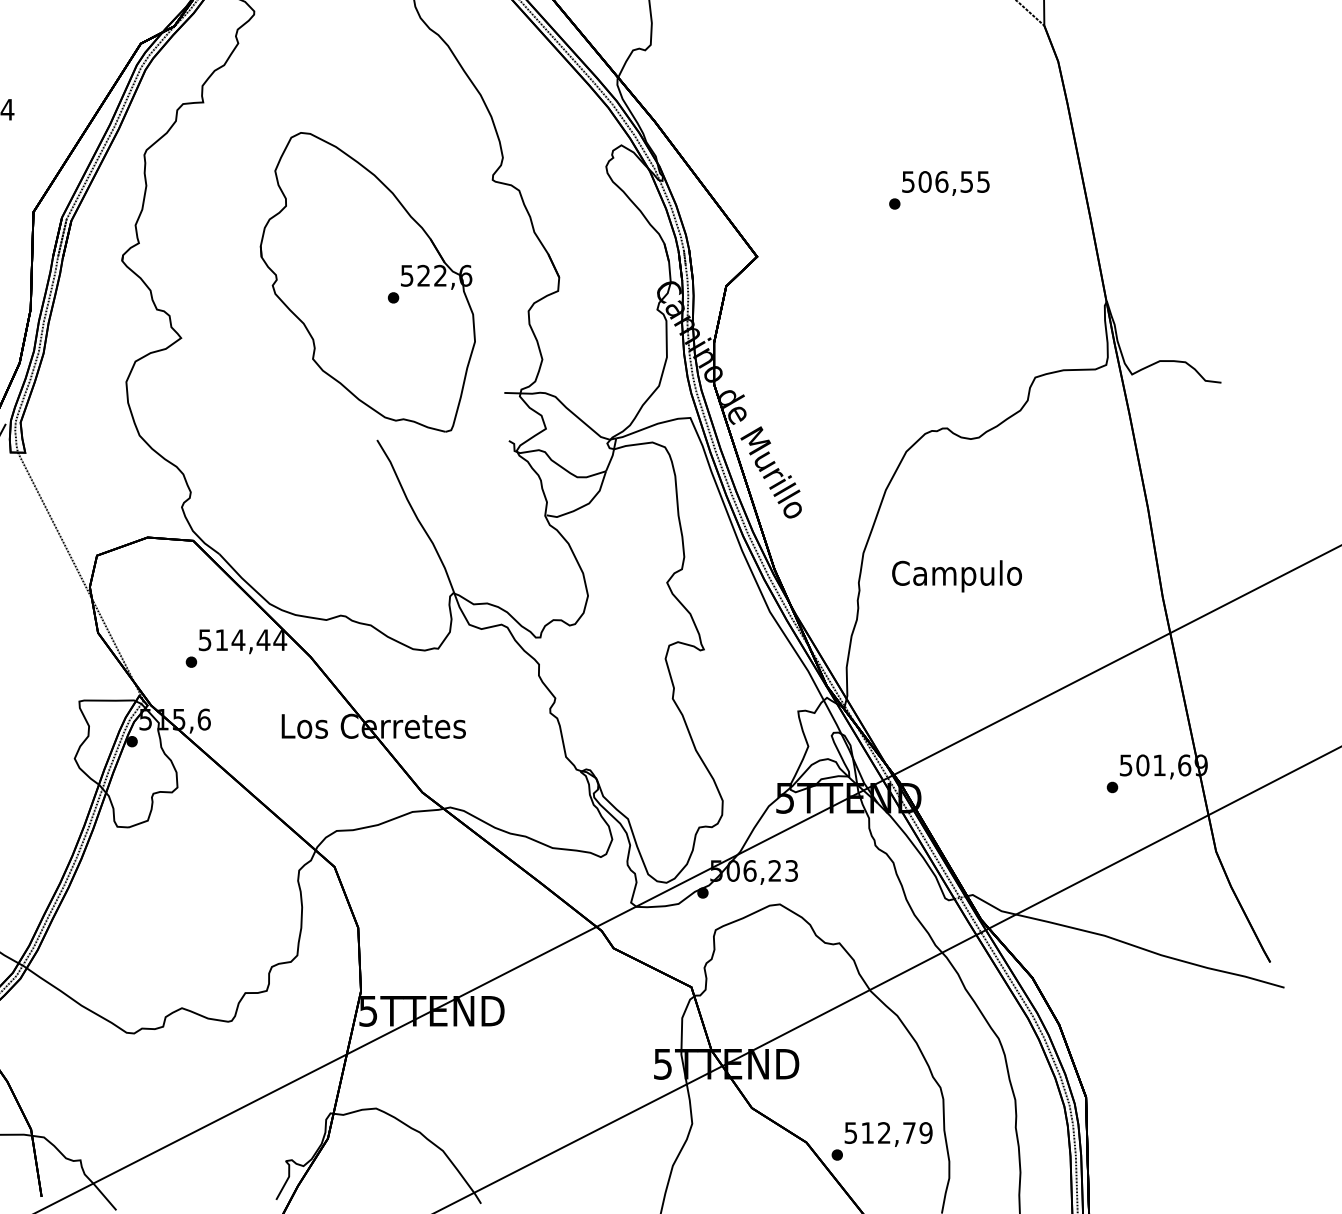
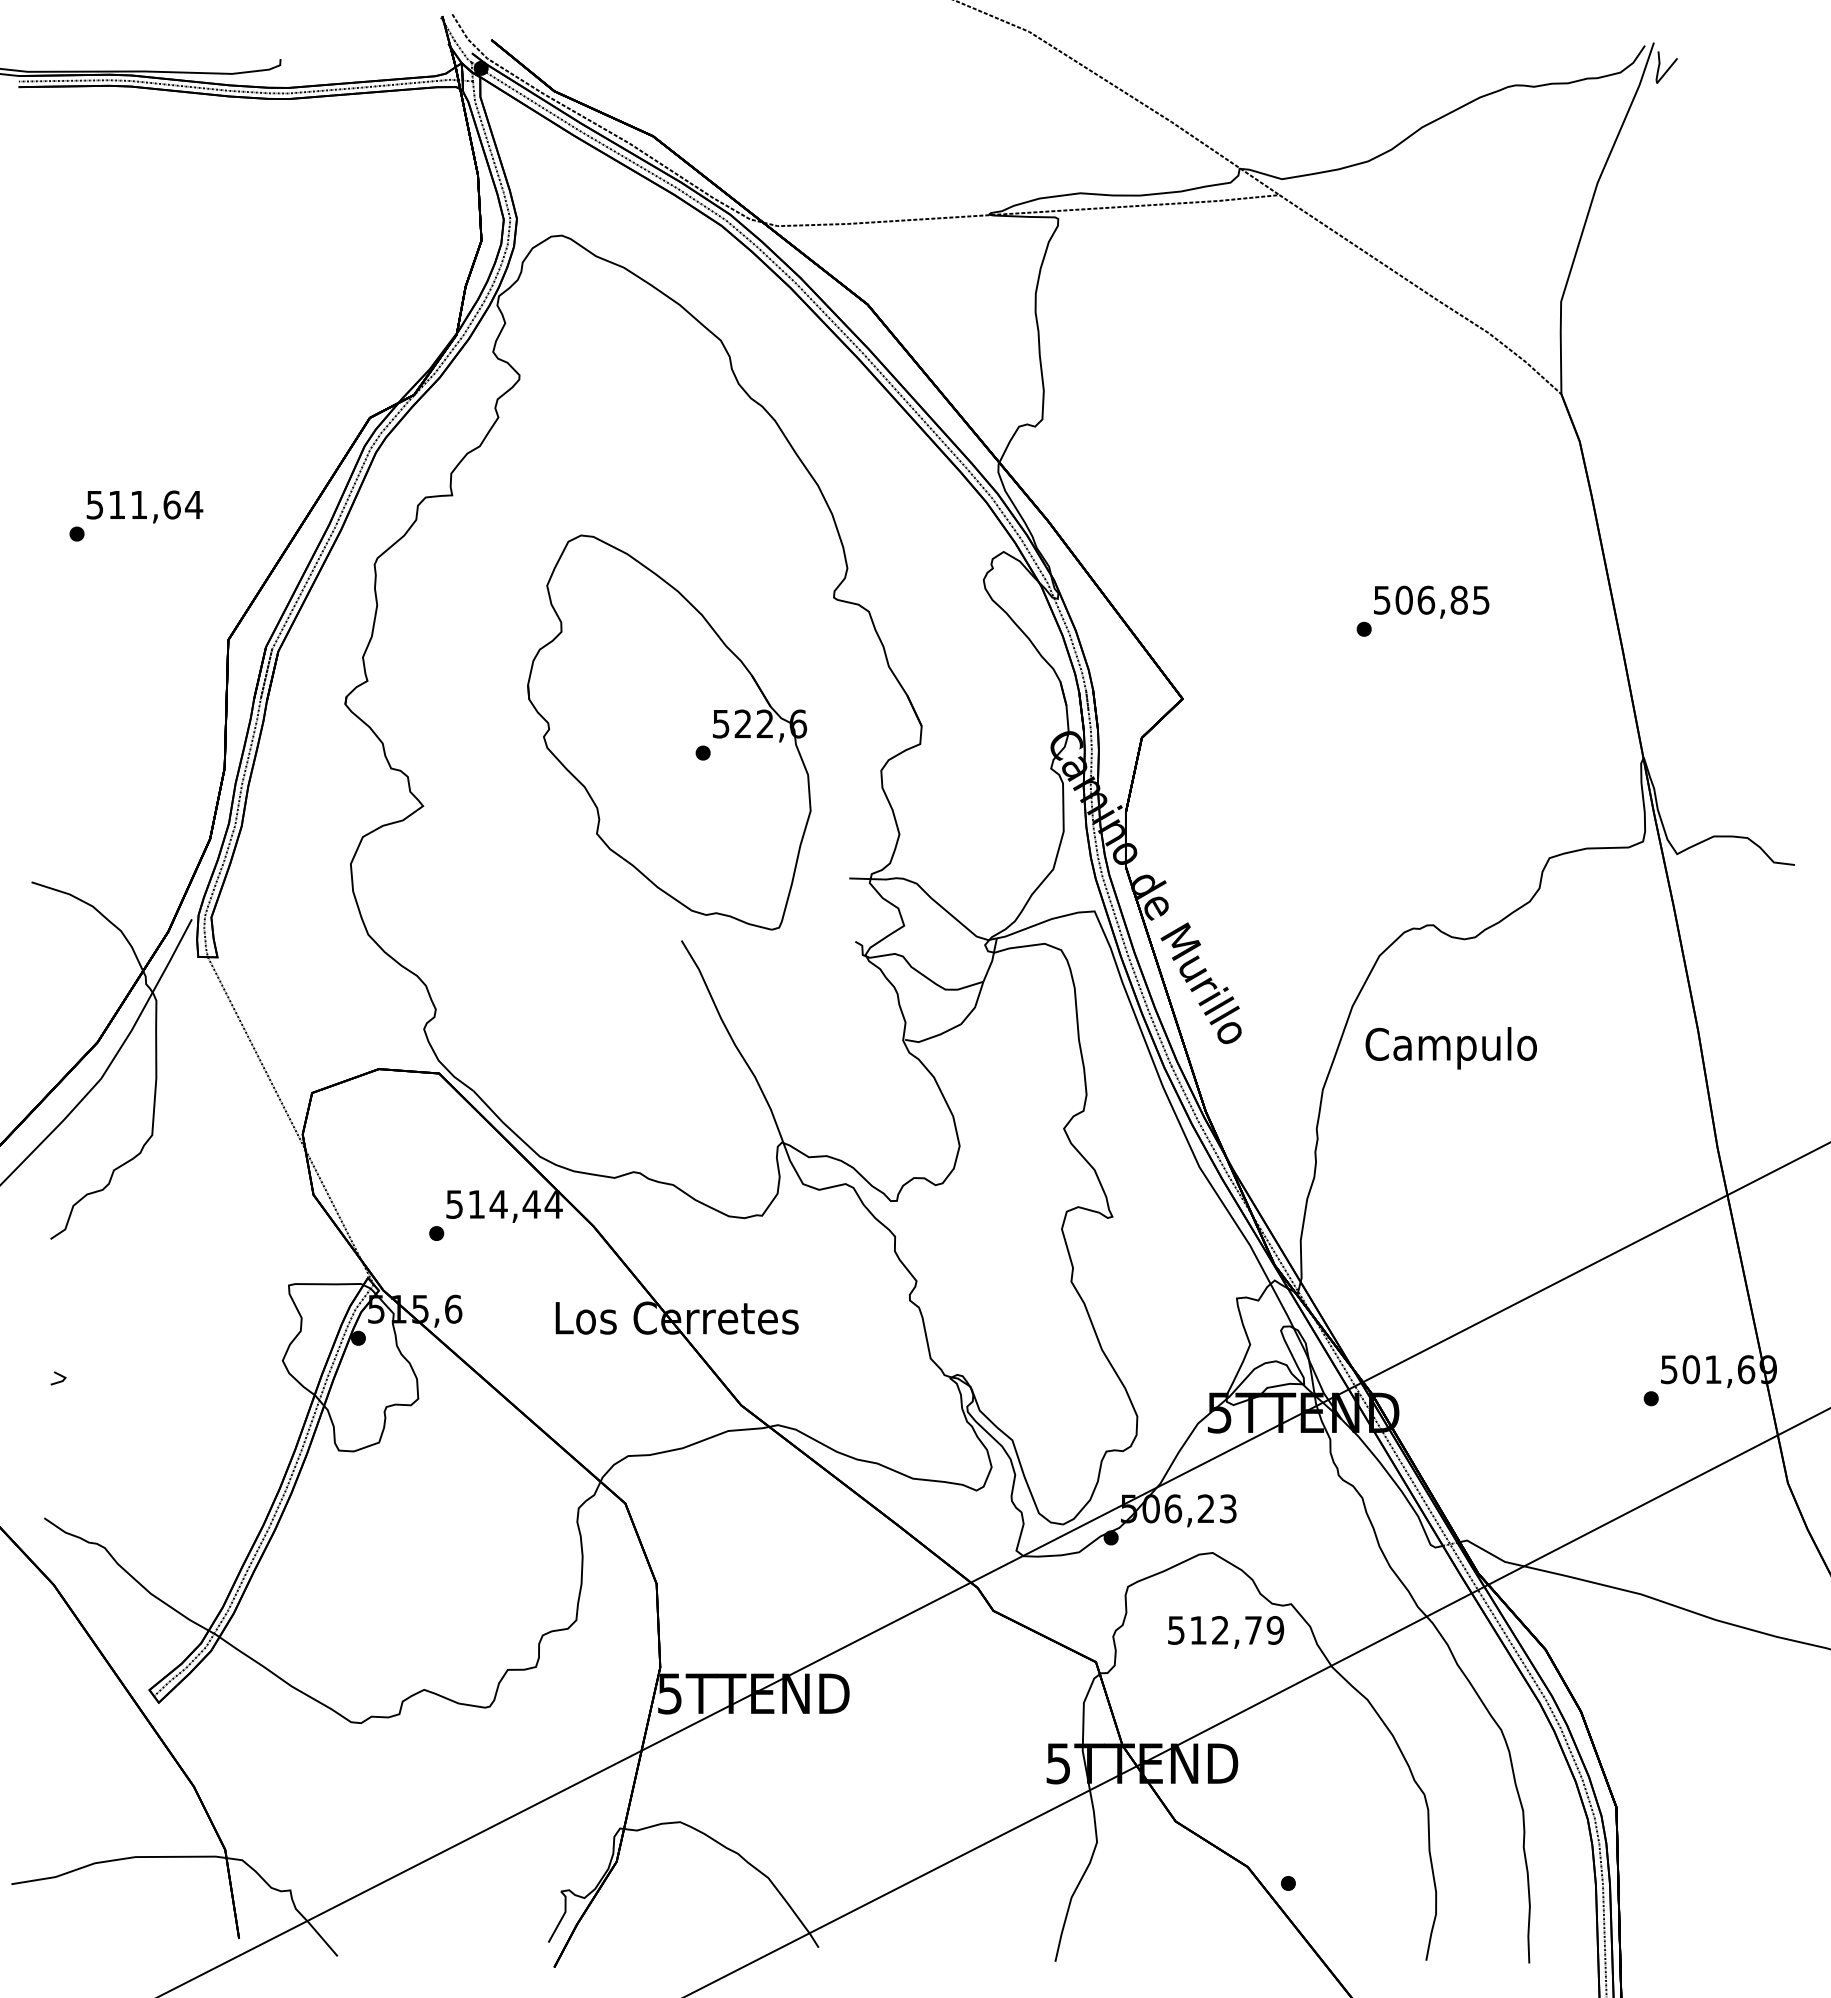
text: (966, 181) -> (1458, 599), 506,55 -> 506,85
text: (956, 576) -> (1450, 1048), moved
text: (888, 1134) -> (1226, 1632), moved

